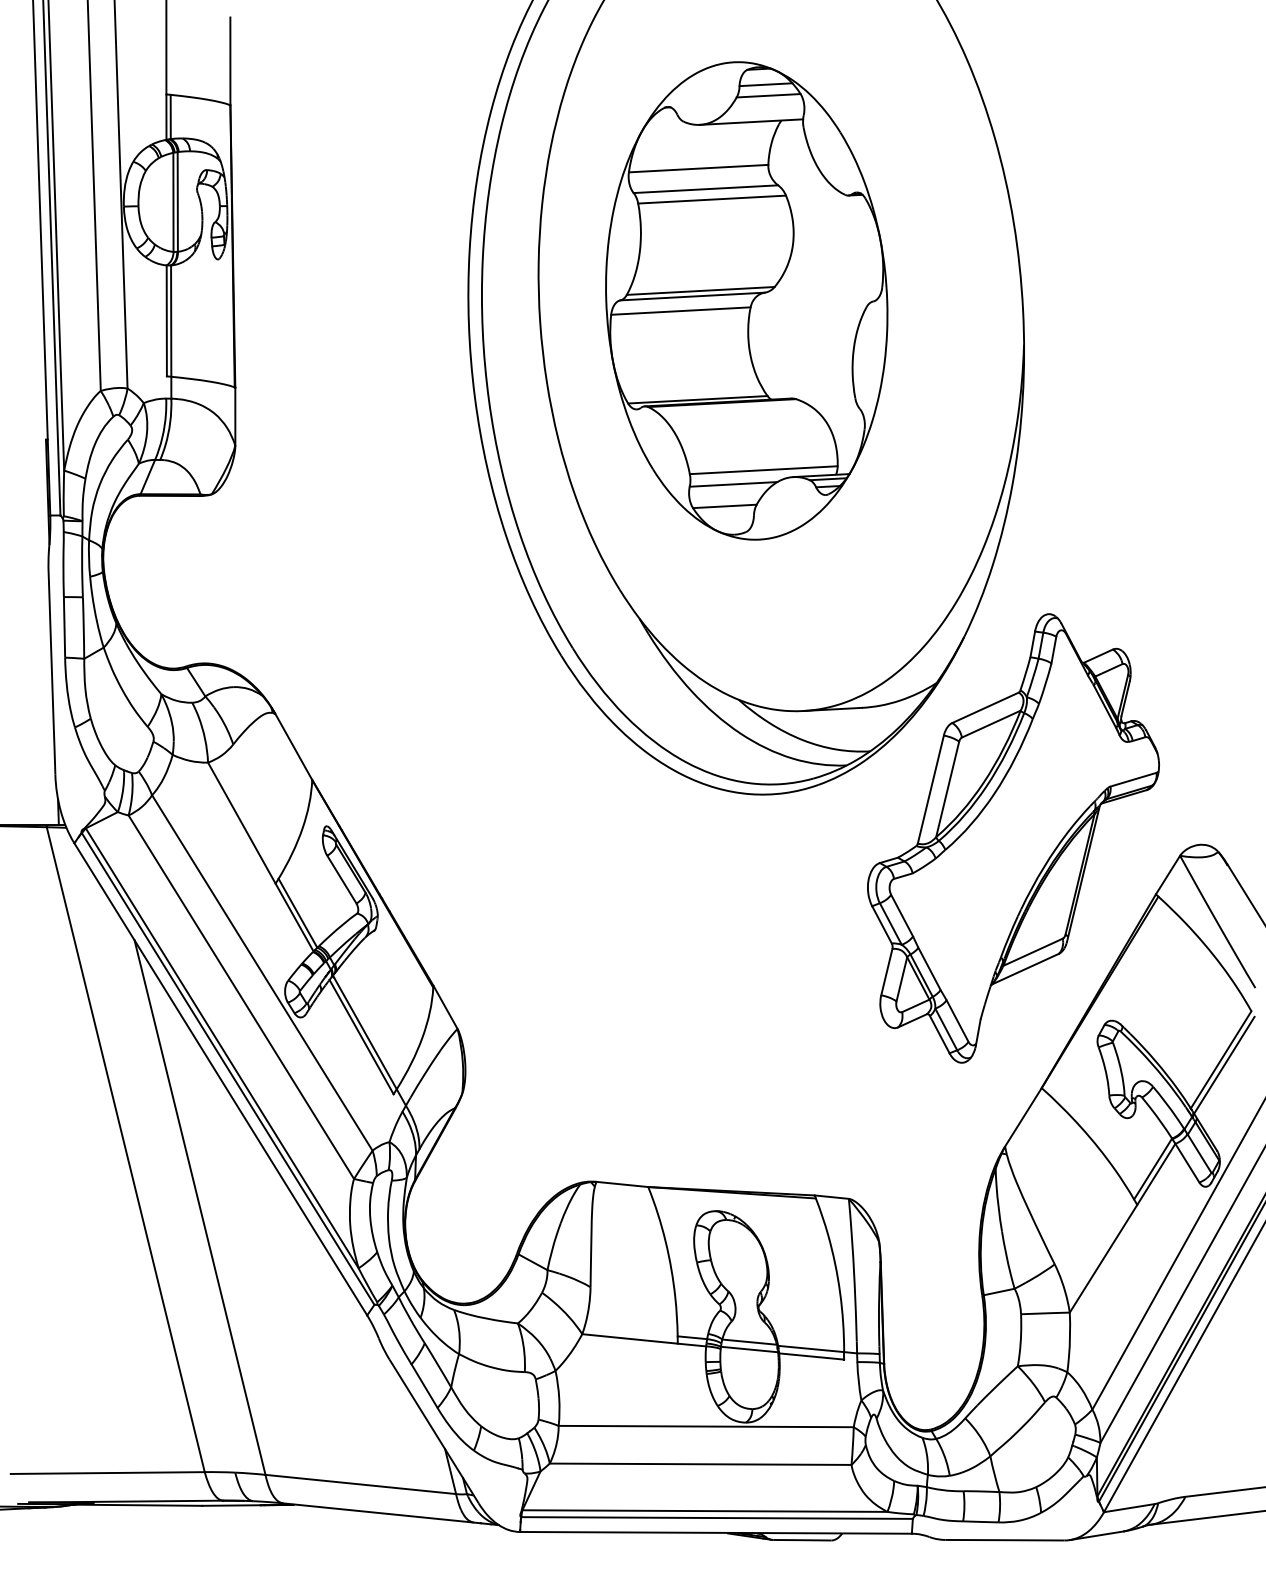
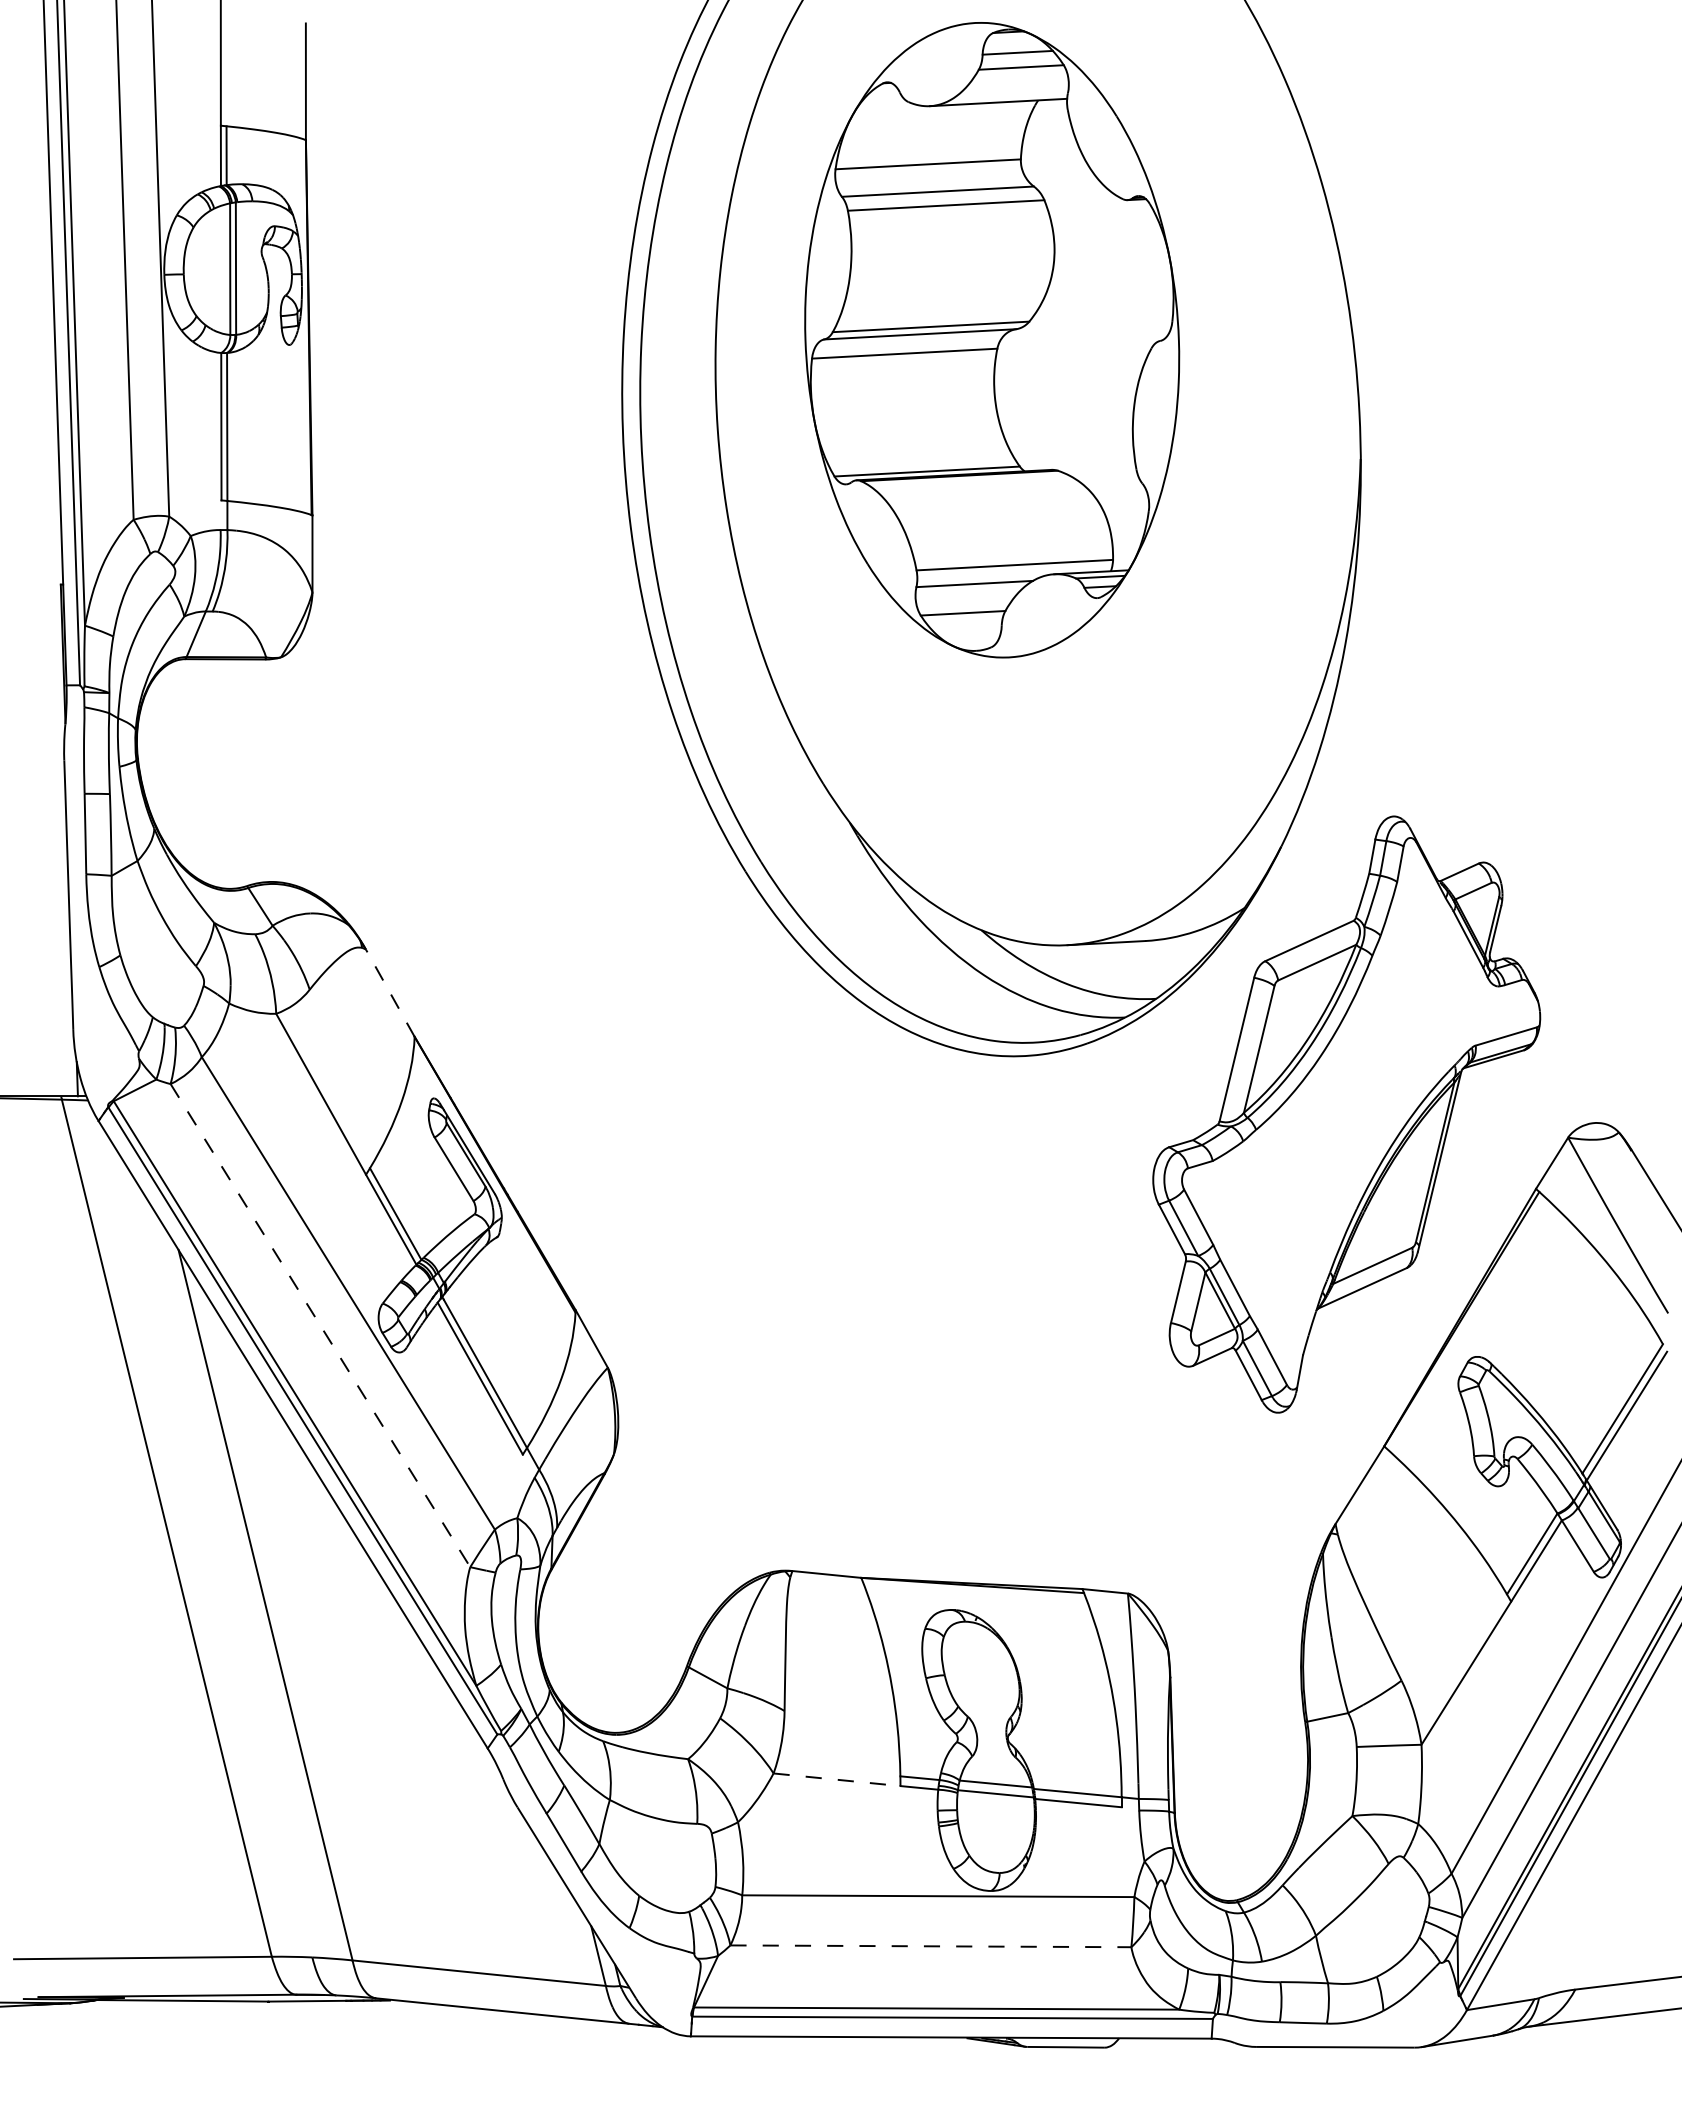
part: (746, 301) -> (992, 340), moved
line: (294, 746) -> (390, 992), solid -> dashed
line: (241, 997) -> (320, 1326), solid -> dashed
line: (630, 1338) -> (837, 1779), solid -> dashed
line: (701, 1464) -> (931, 1946), solid -> dashed

